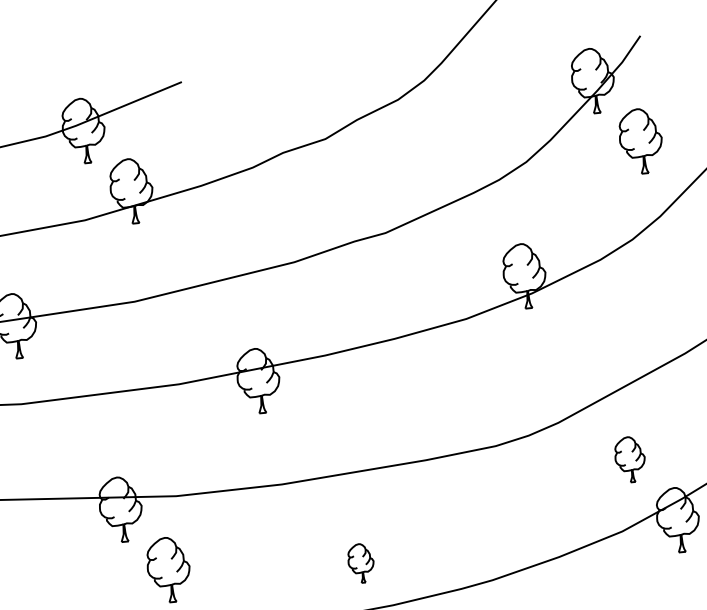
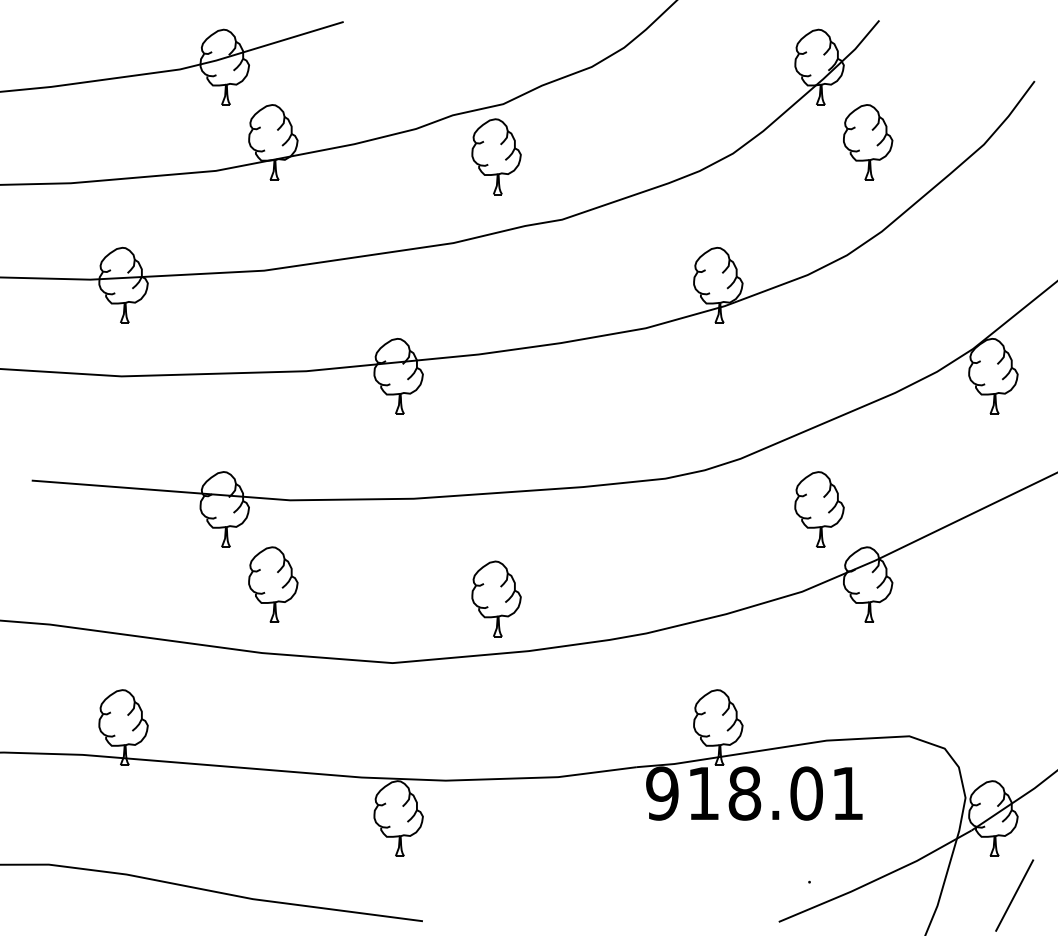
part: (324, 184) -> (496, 156), added
part: (630, 459) -> (819, 509), size x1.43
part: (361, 562) -> (496, 598), size x1.67

